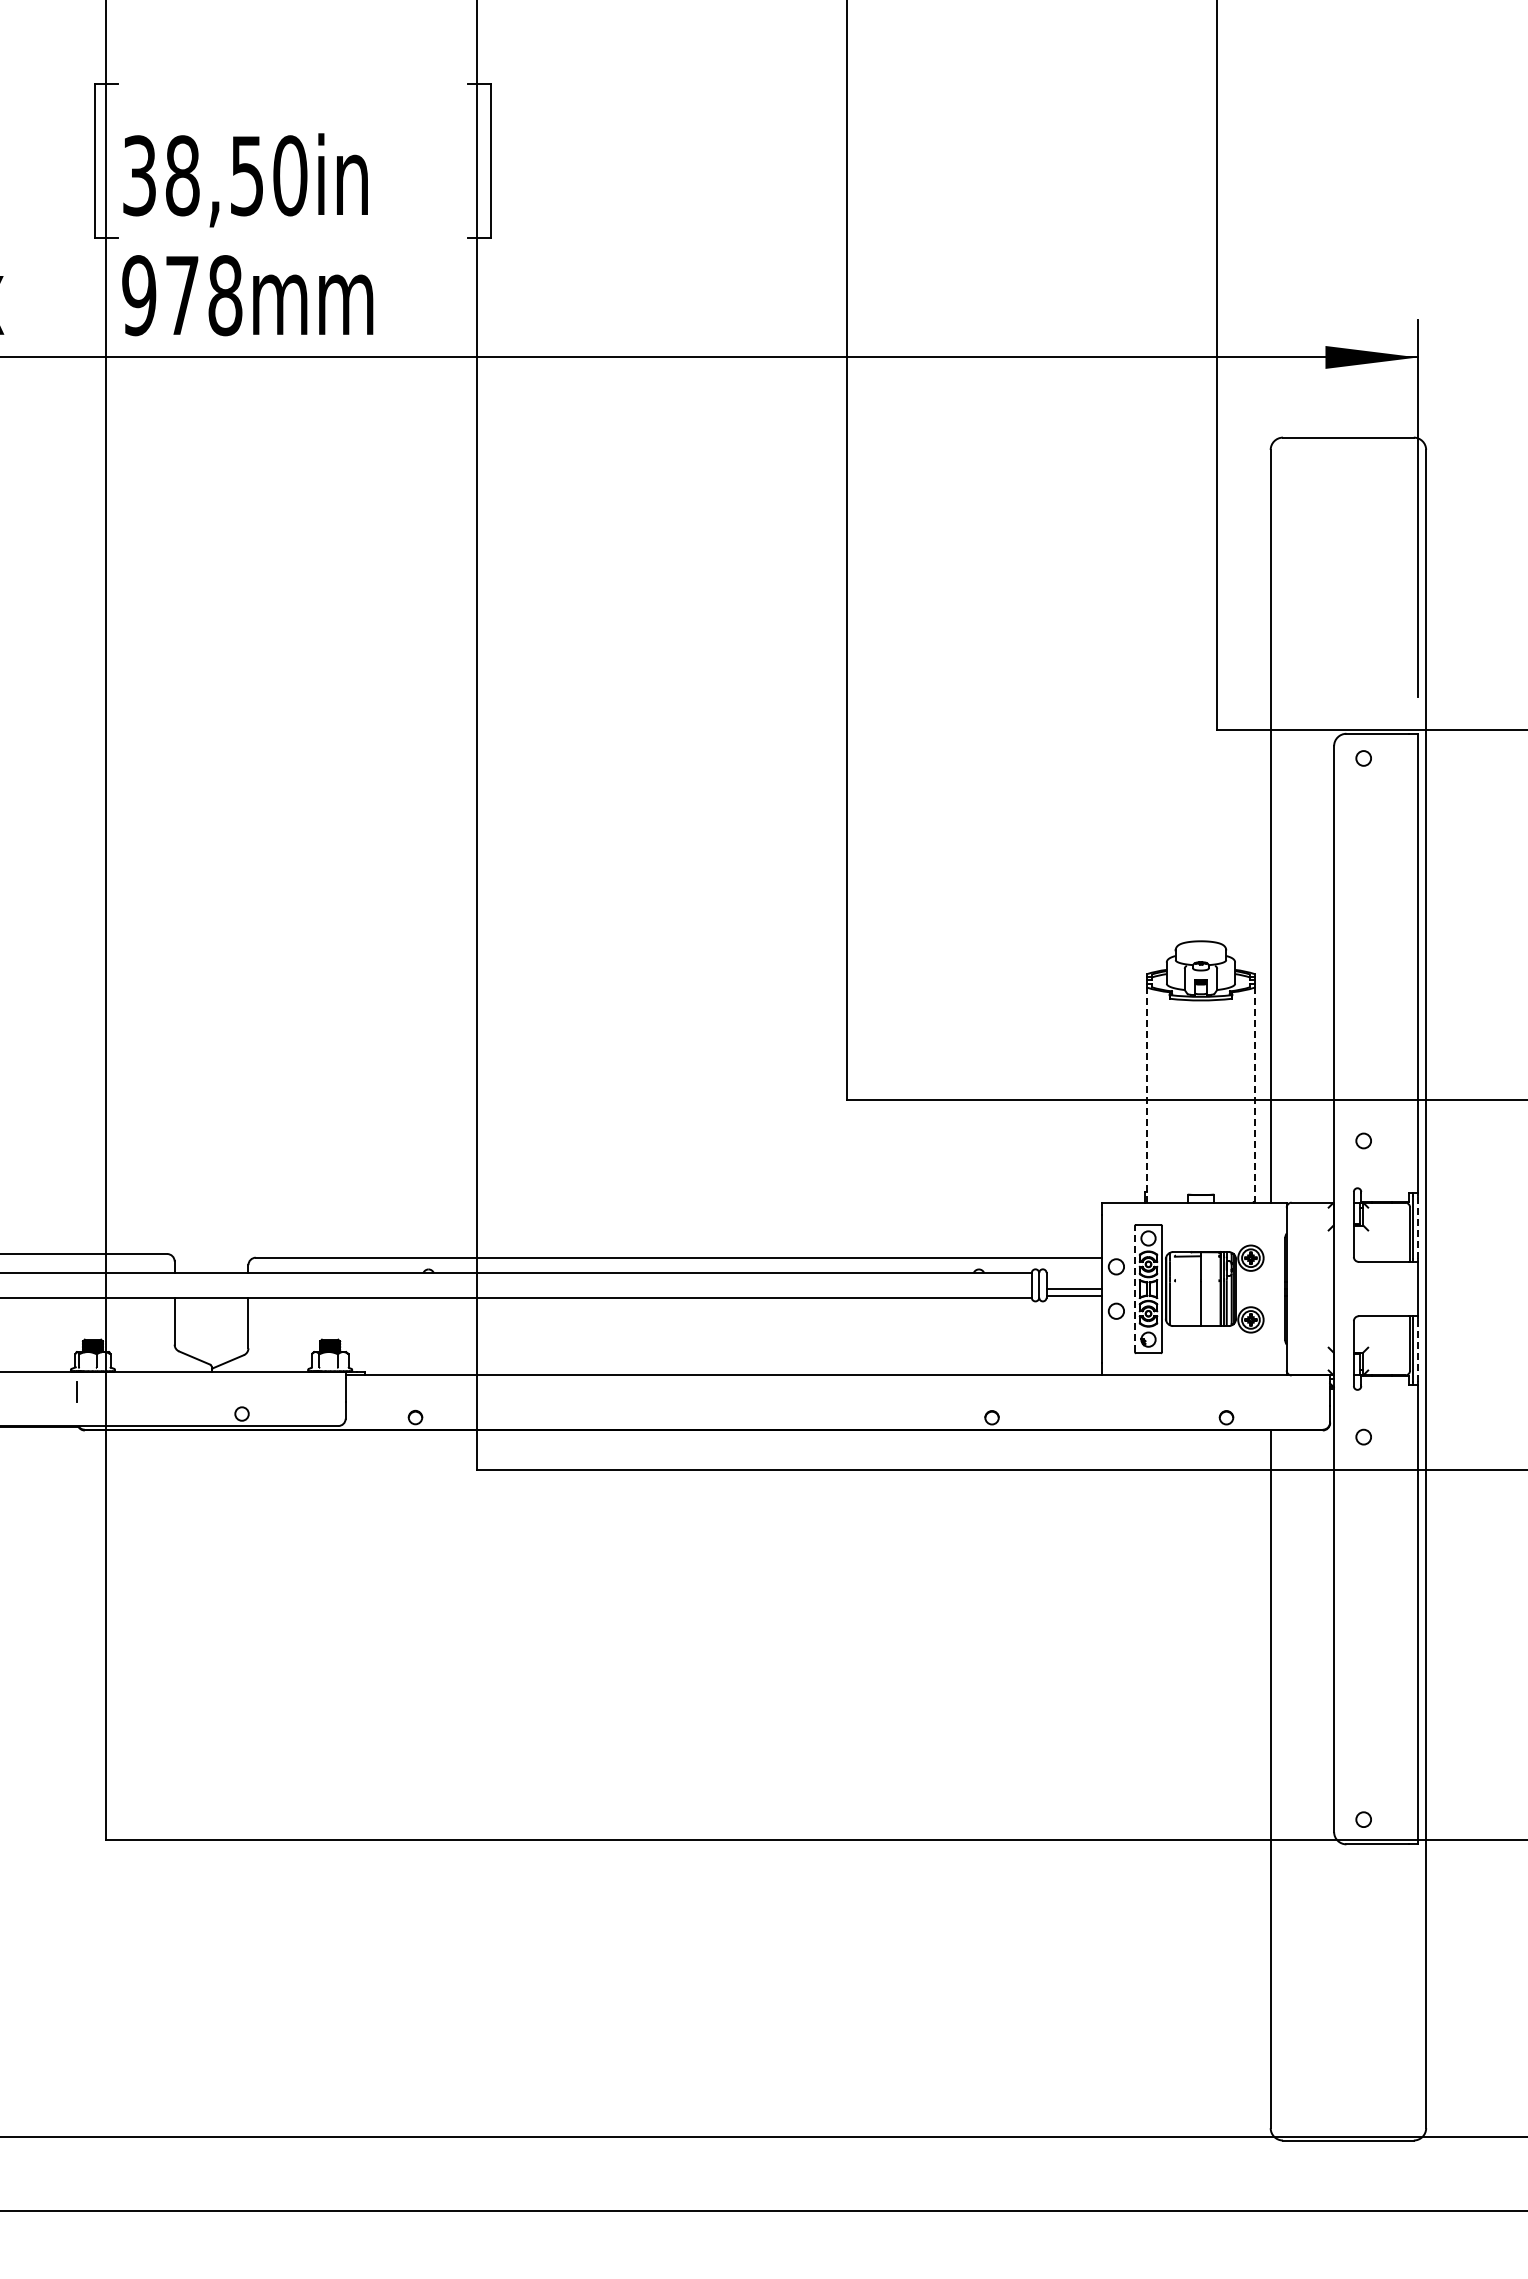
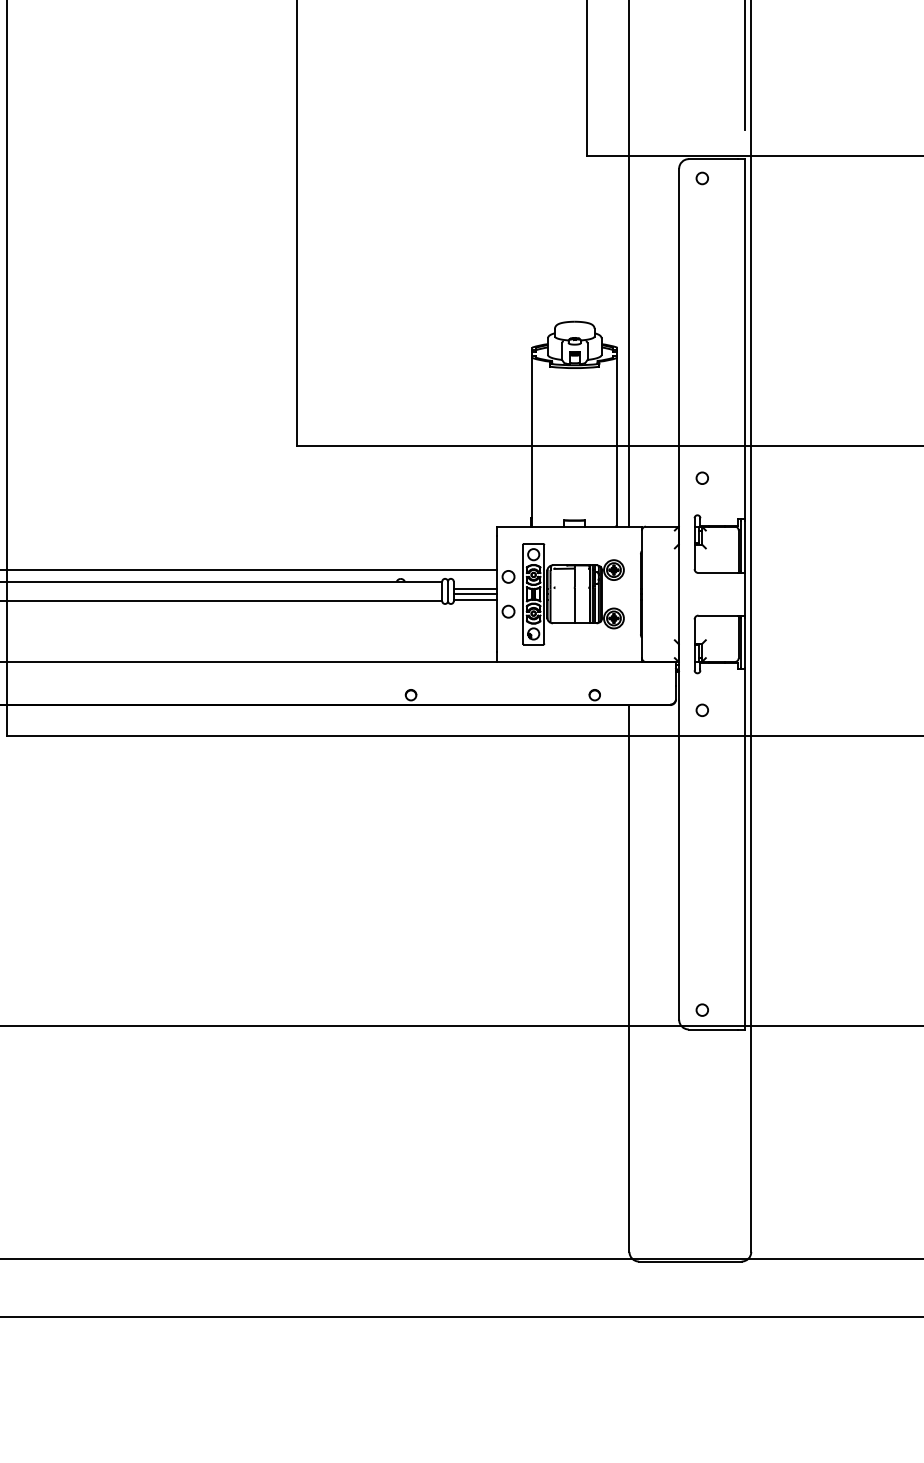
line: (1146, 1095) -> (532, 442), dashed -> solid
line: (1255, 1095) -> (617, 442), dashed -> solid
line: (1418, 1227) -> (745, 546), dashed -> solid
line: (1073, 1281) -> (474, 588), added
line: (1134, 1289) -> (522, 594), dashed -> solid
line: (1418, 1350) -> (745, 642), dashed -> solid

